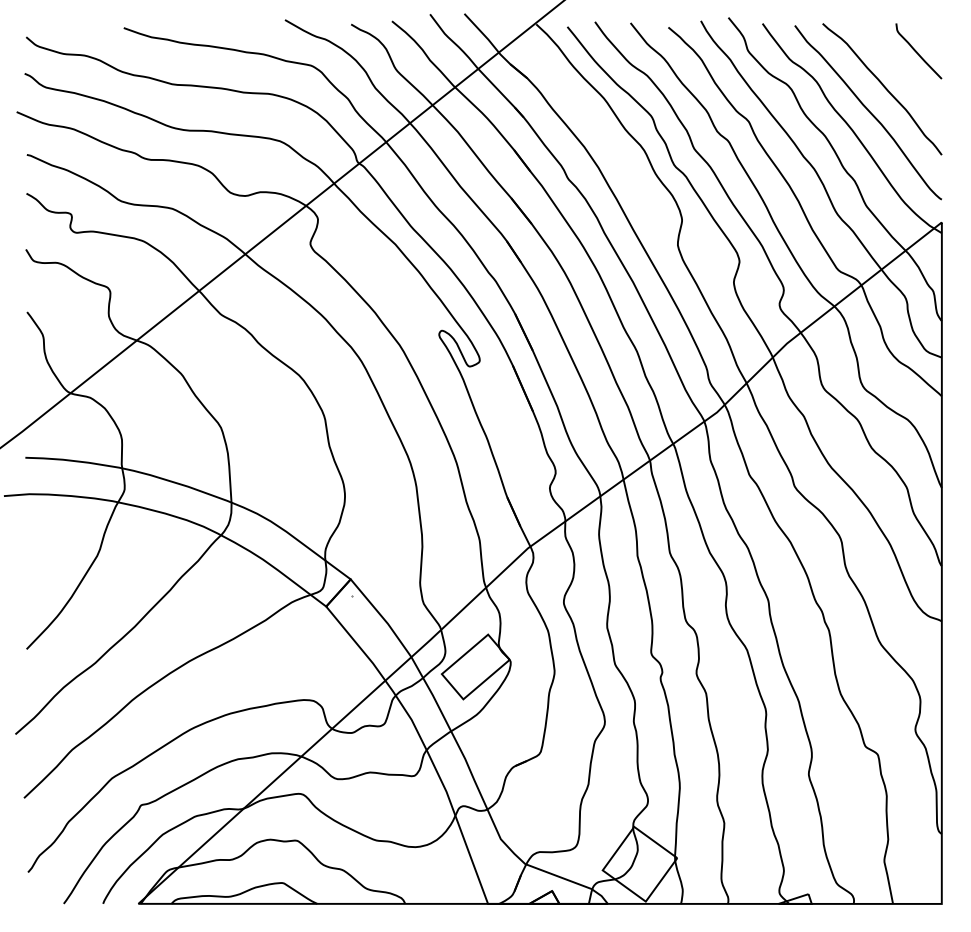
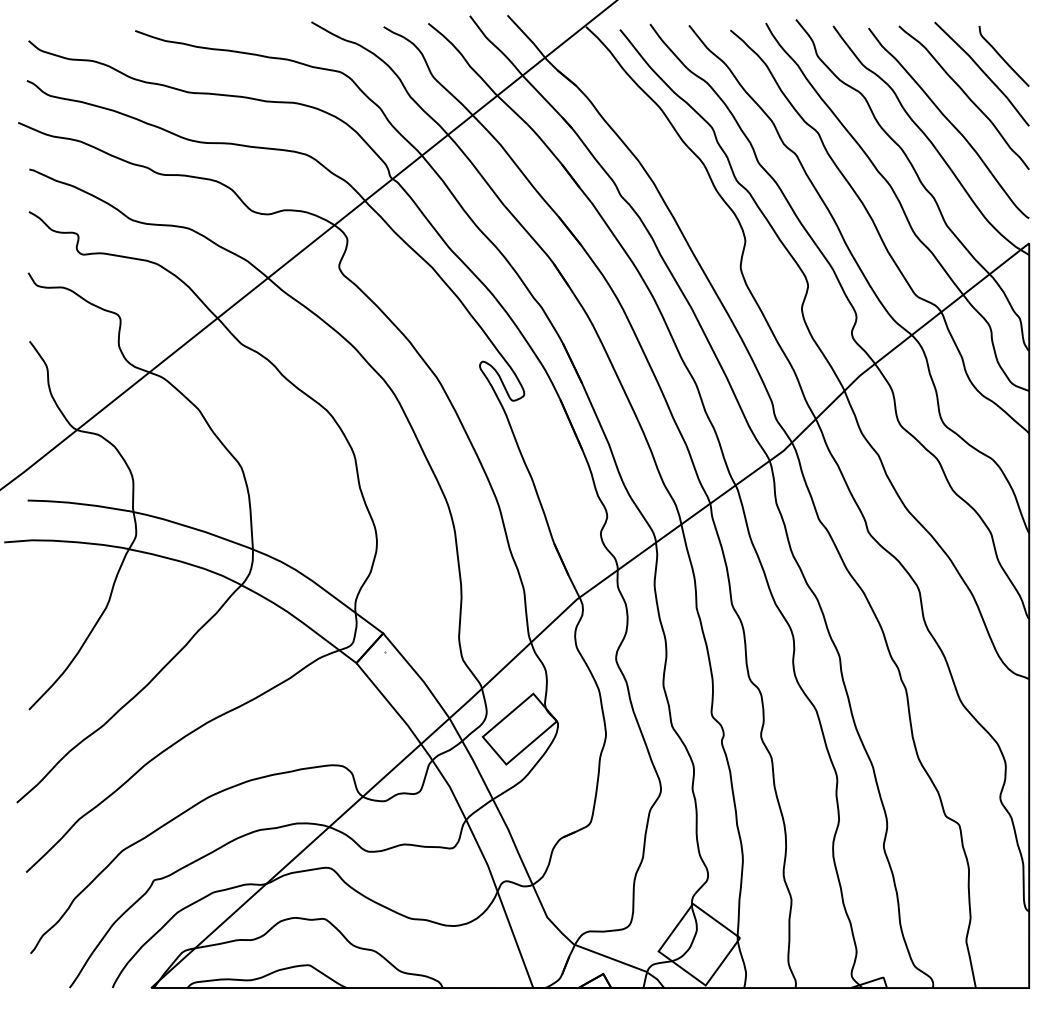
curve: (899, 66) -> (982, 72), added

